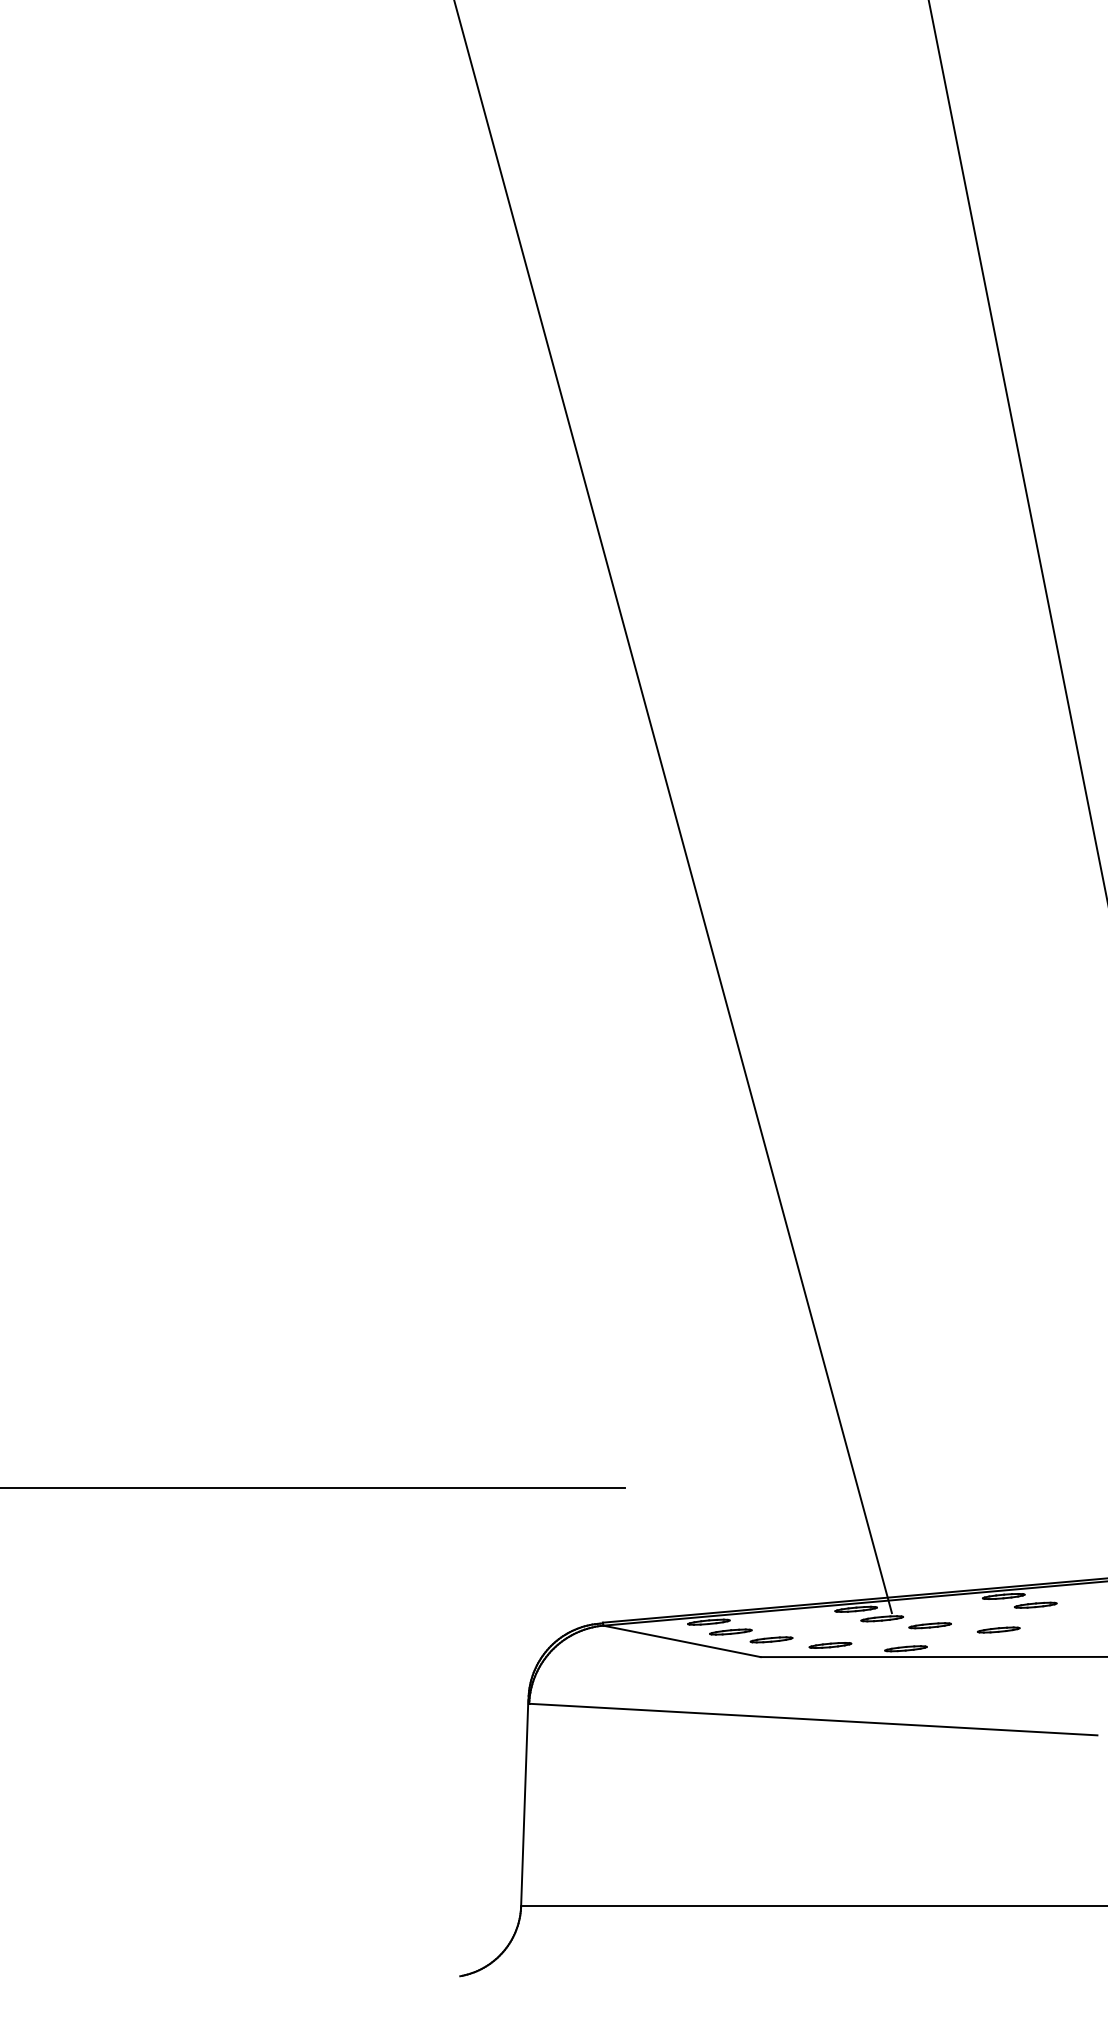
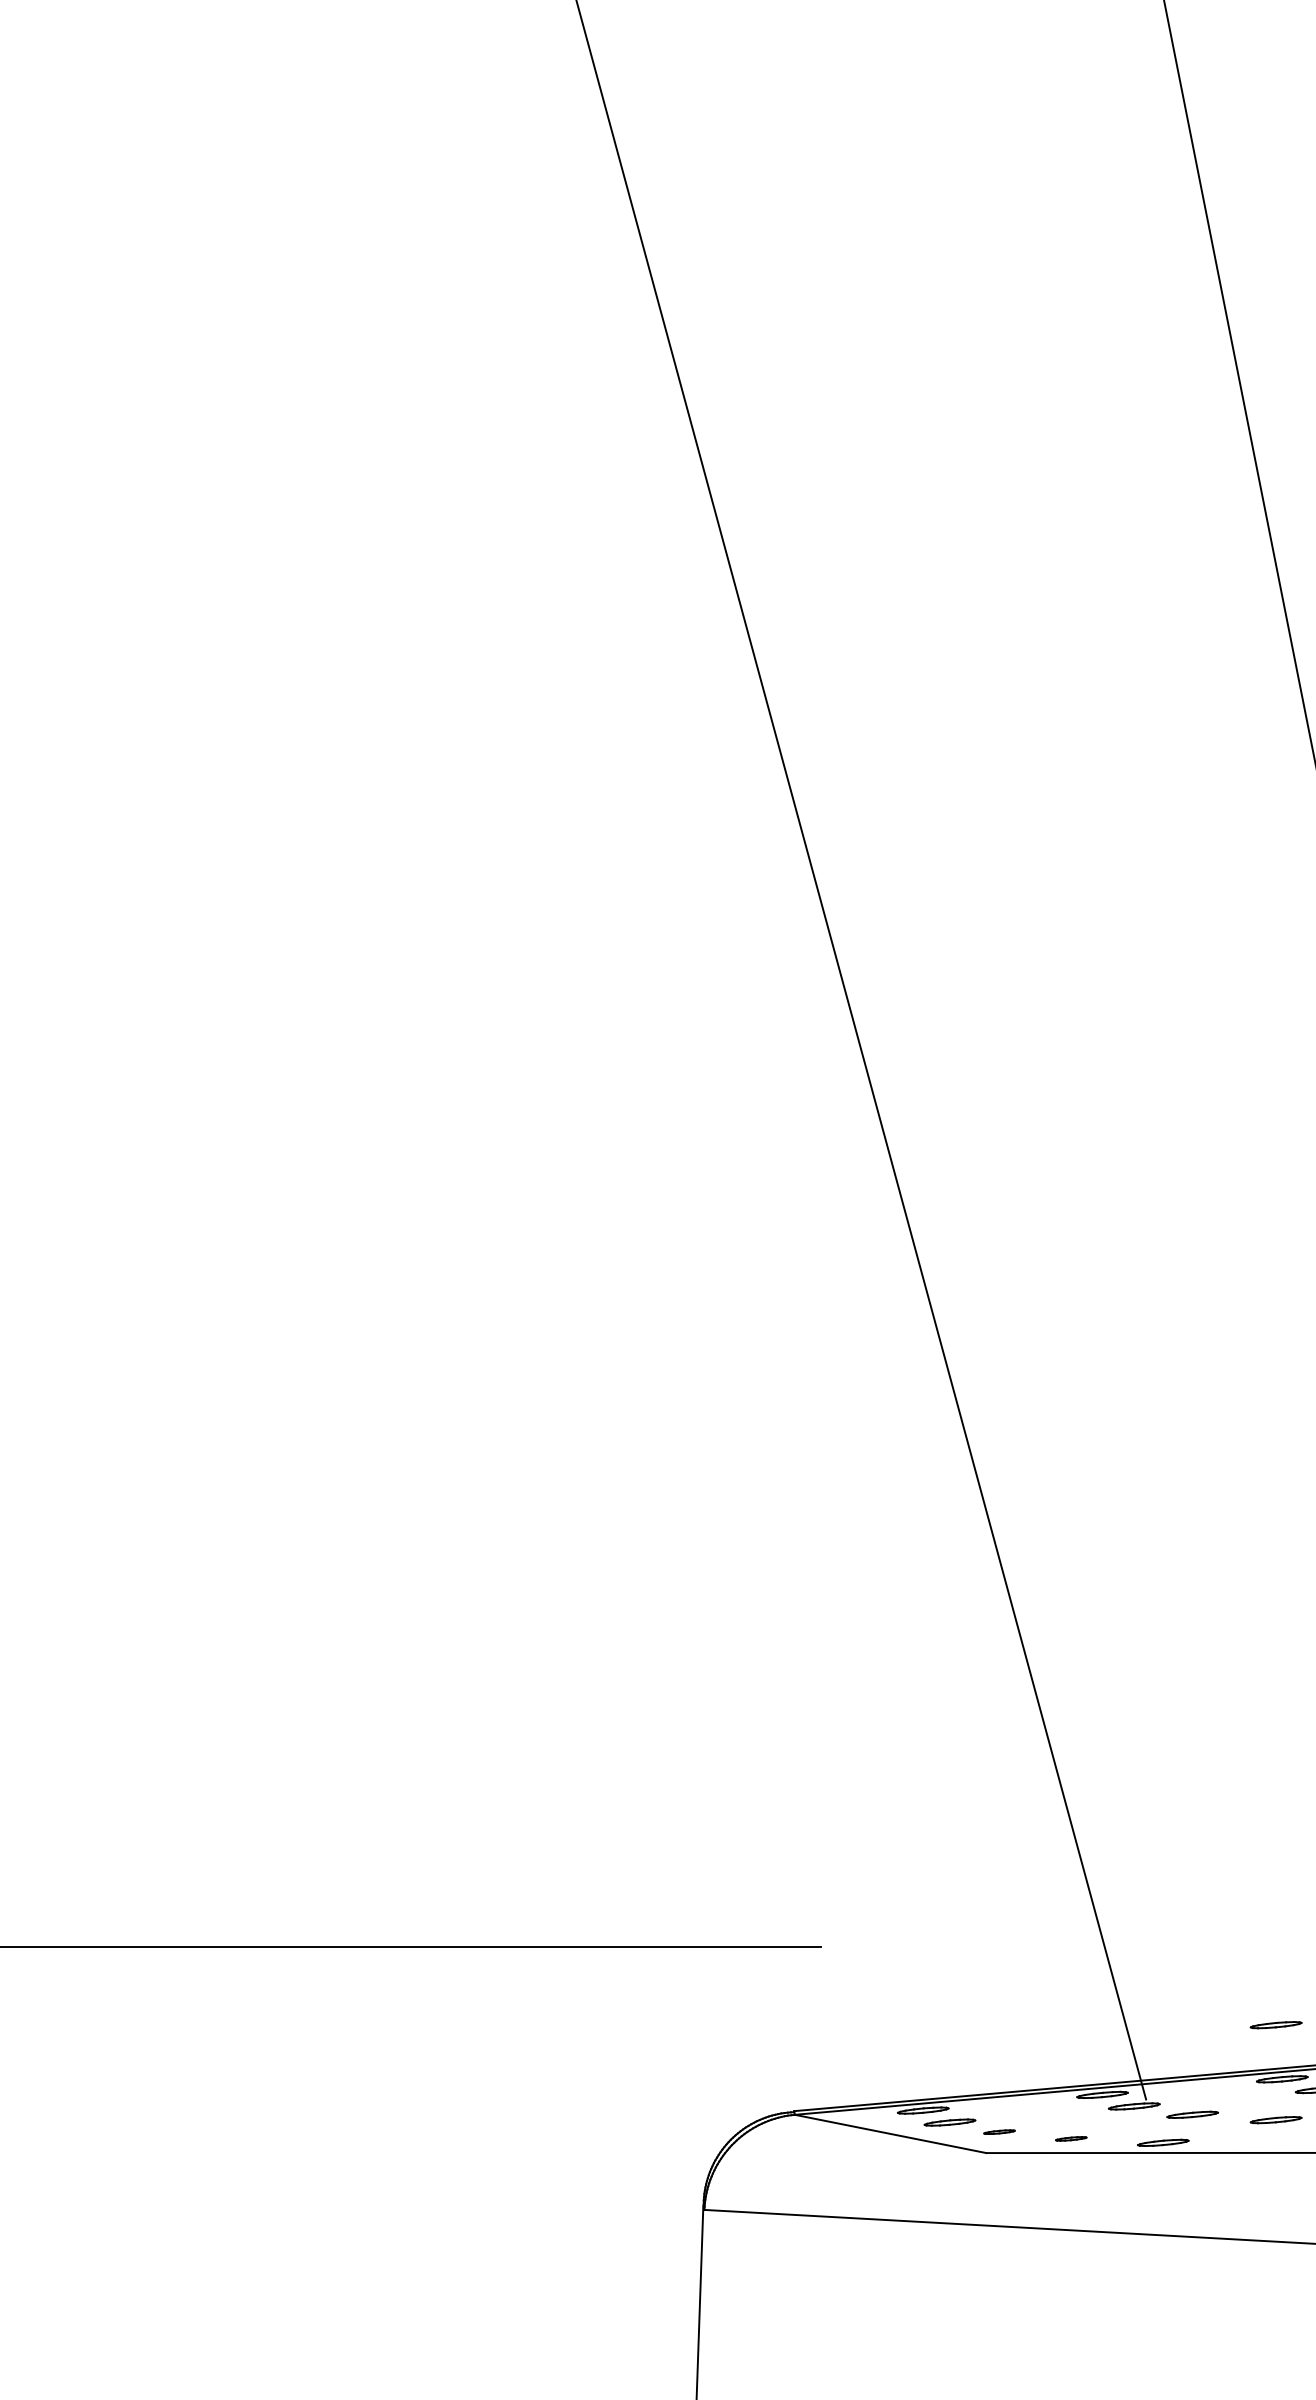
part: (998, 1551) -> (1275, 2024), added
part: (771, 1639) -> (999, 2131), size x0.6
part: (830, 1645) -> (1071, 2138), size x0.6

